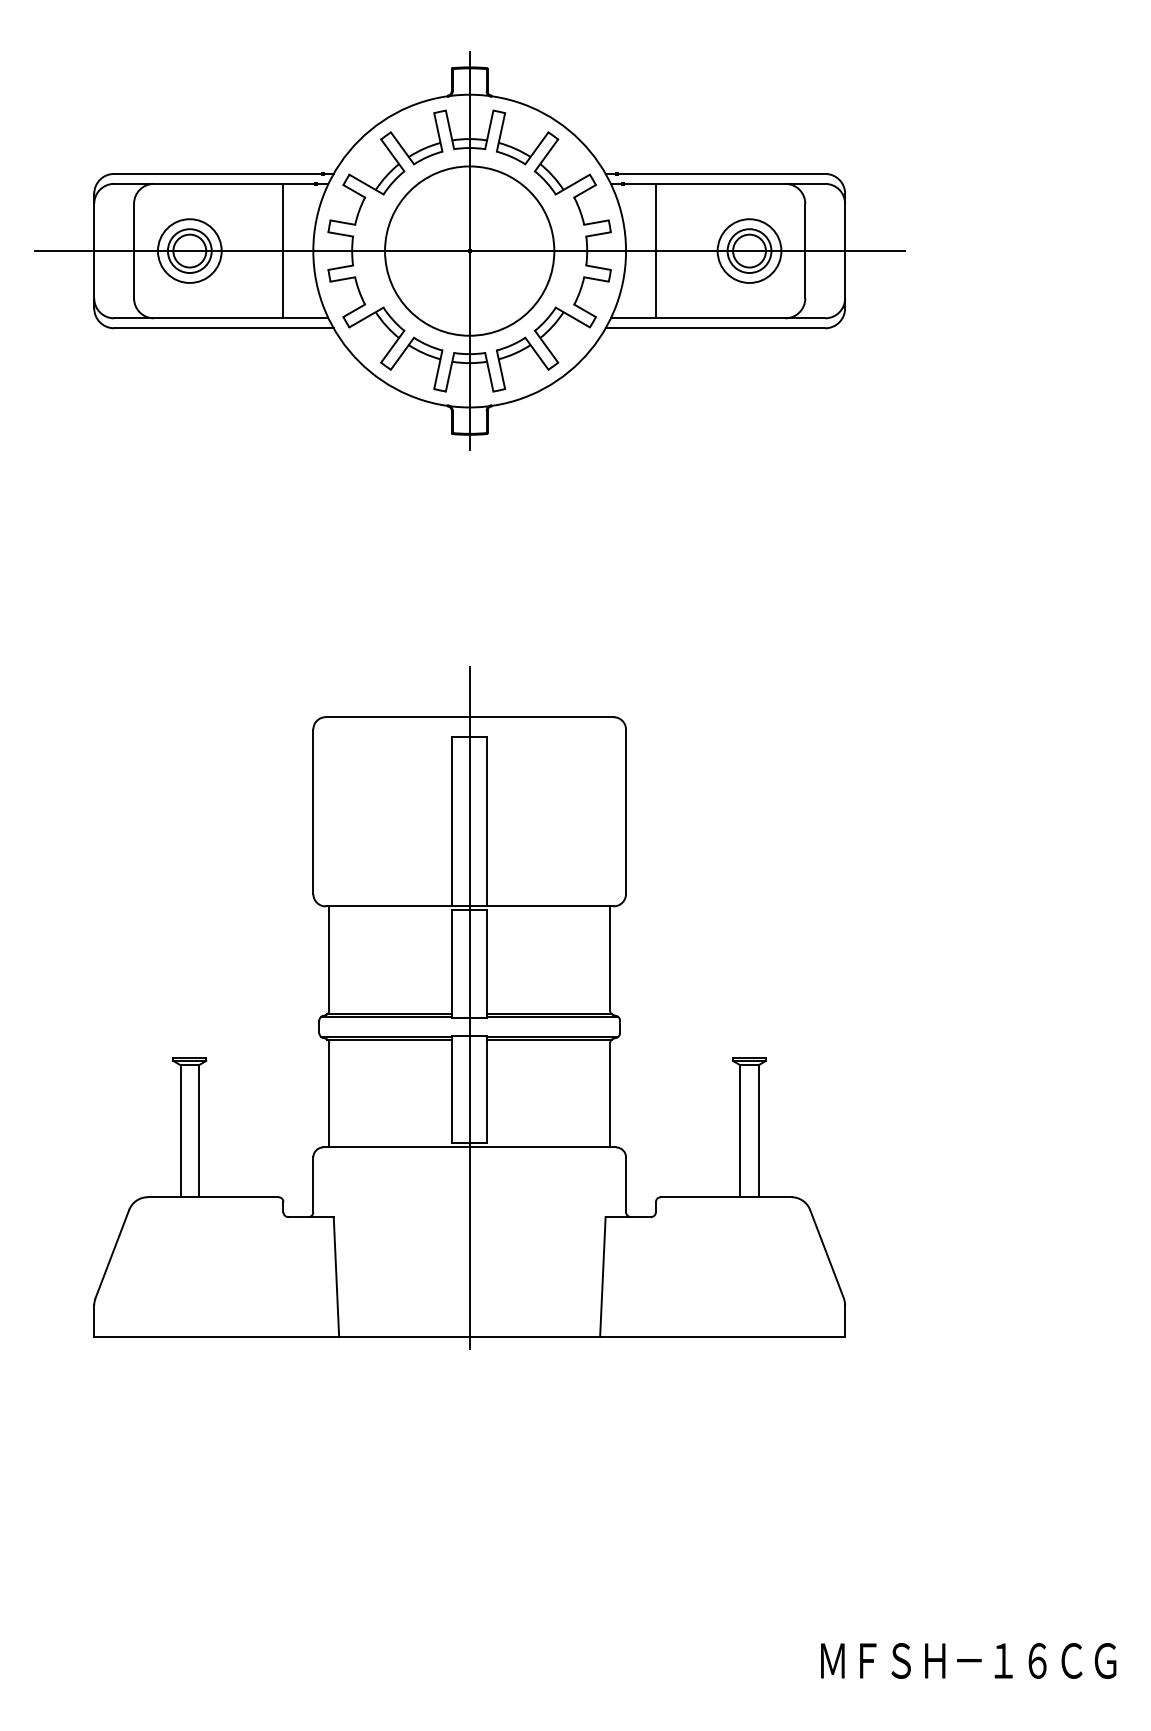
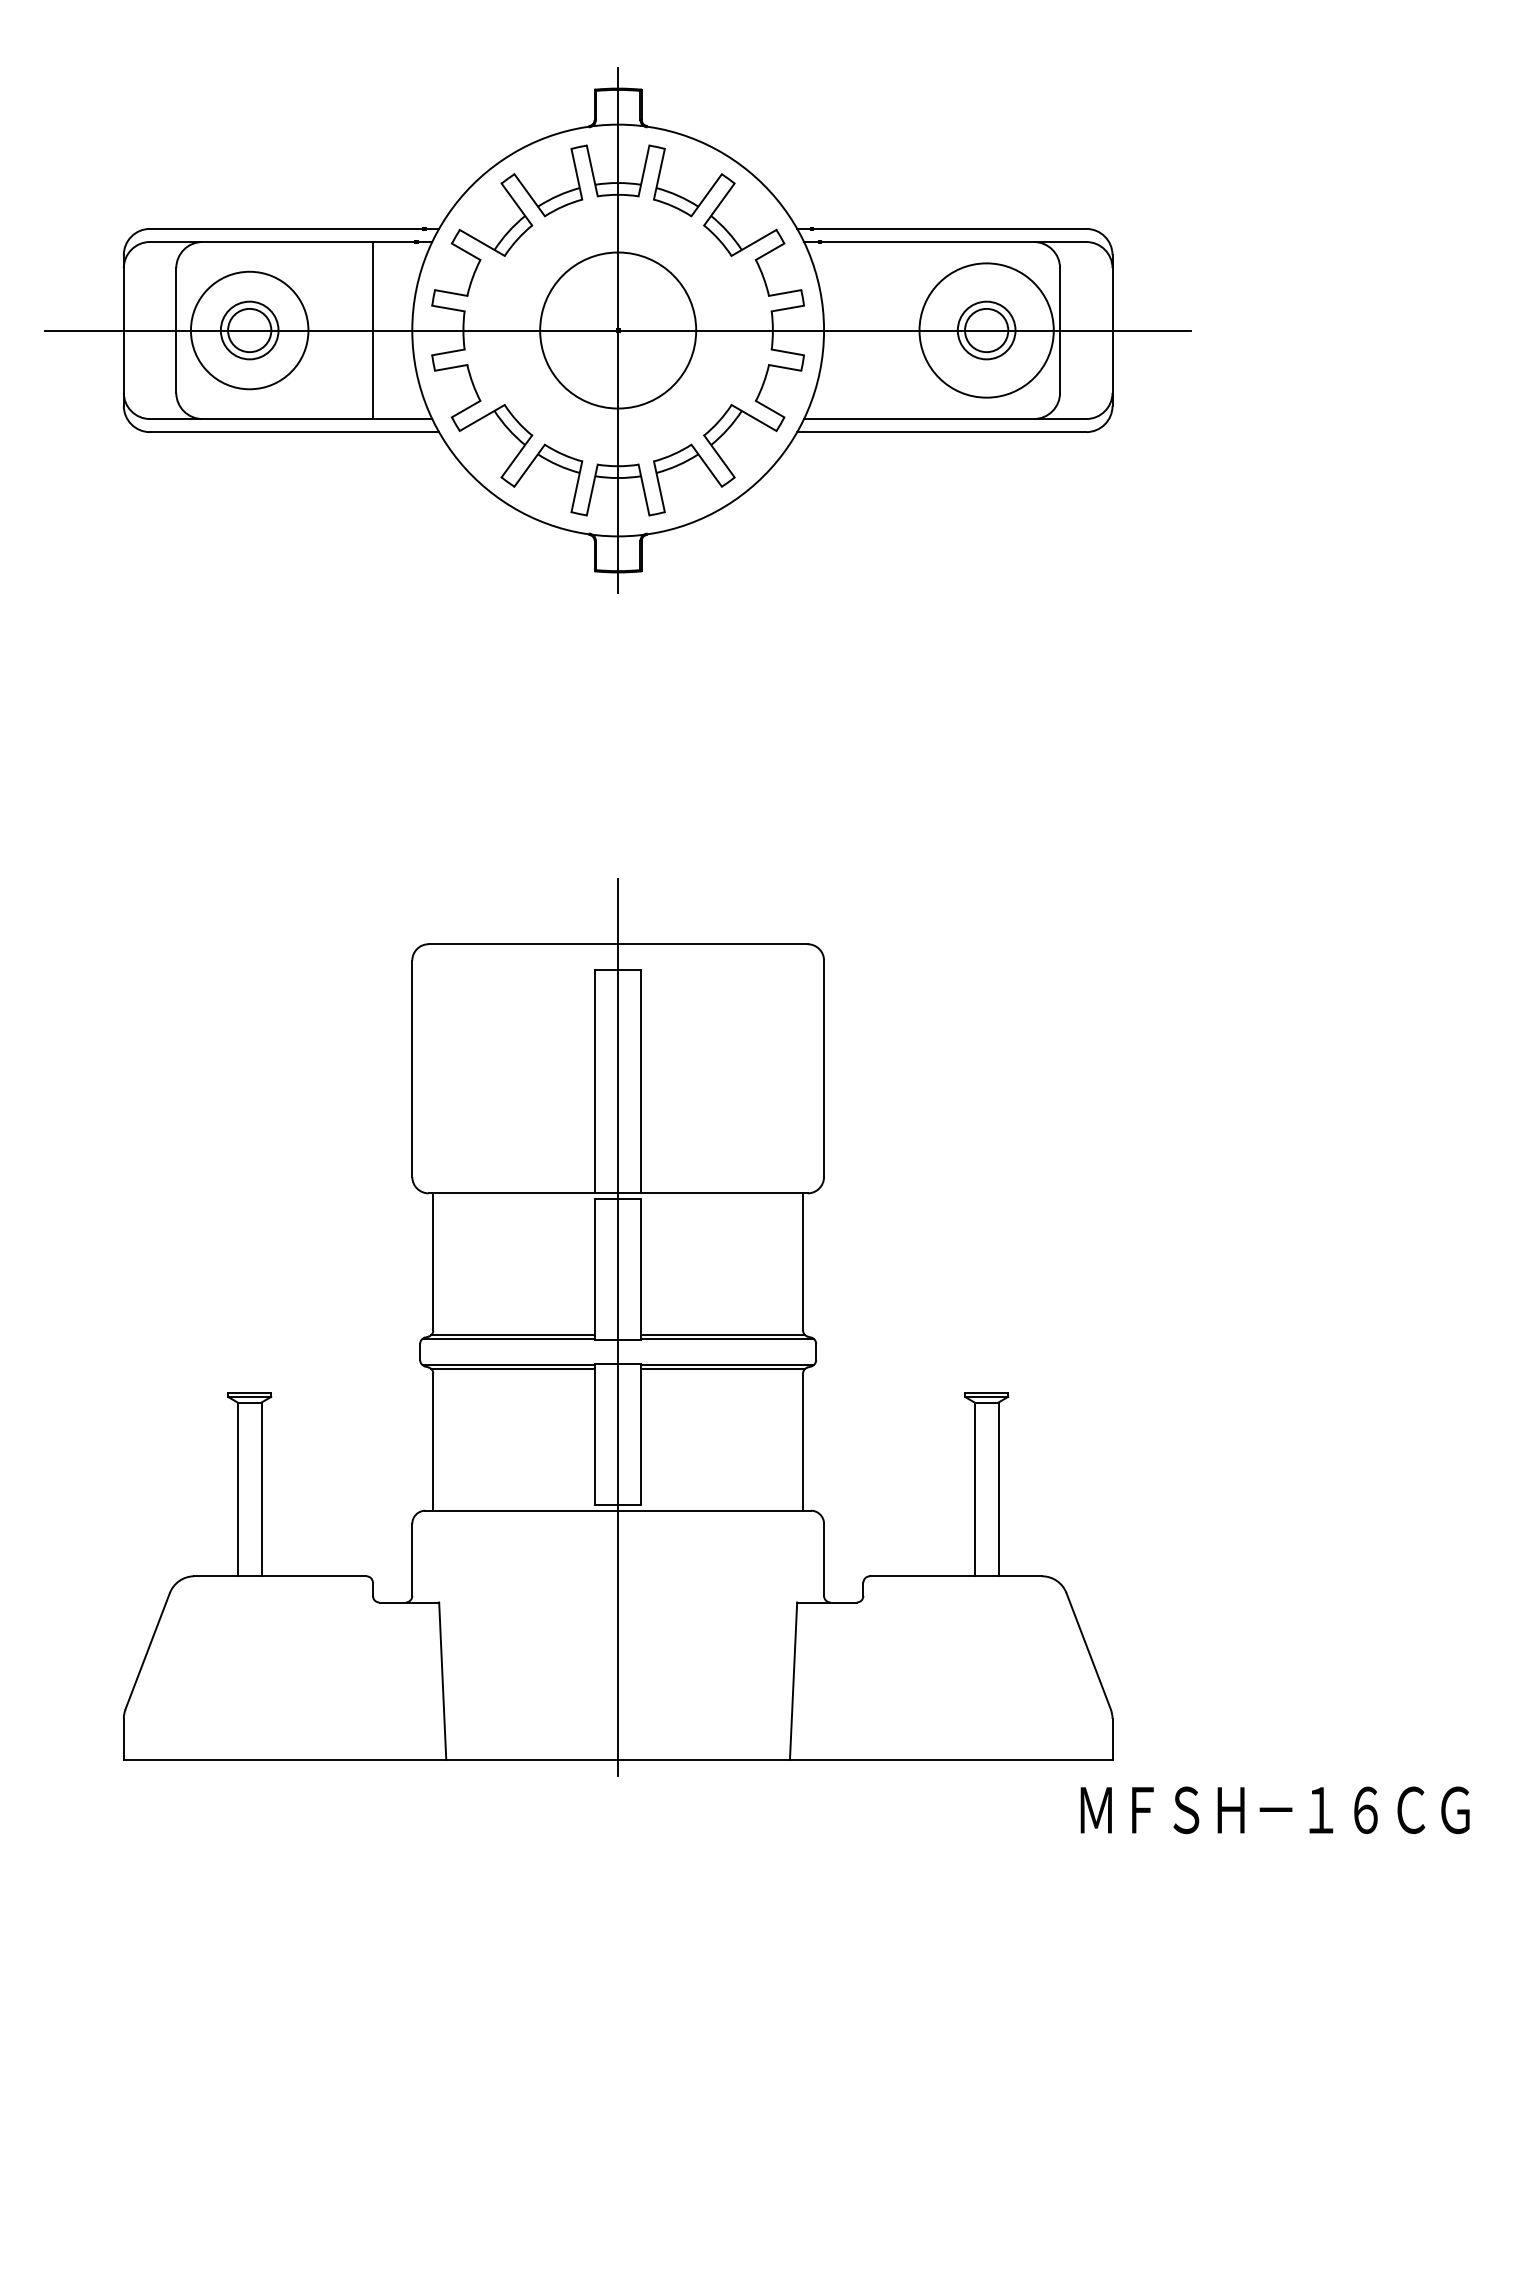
circle: (189, 250) -> (249, 329), size x1.4
circle: (469, 250) -> (617, 329), size x0.7
line: (655, 250) -> (862, 329), removed
circle: (749, 250) -> (986, 329), size x1.6
text: (968, 1660) -> (1274, 1809), moved

